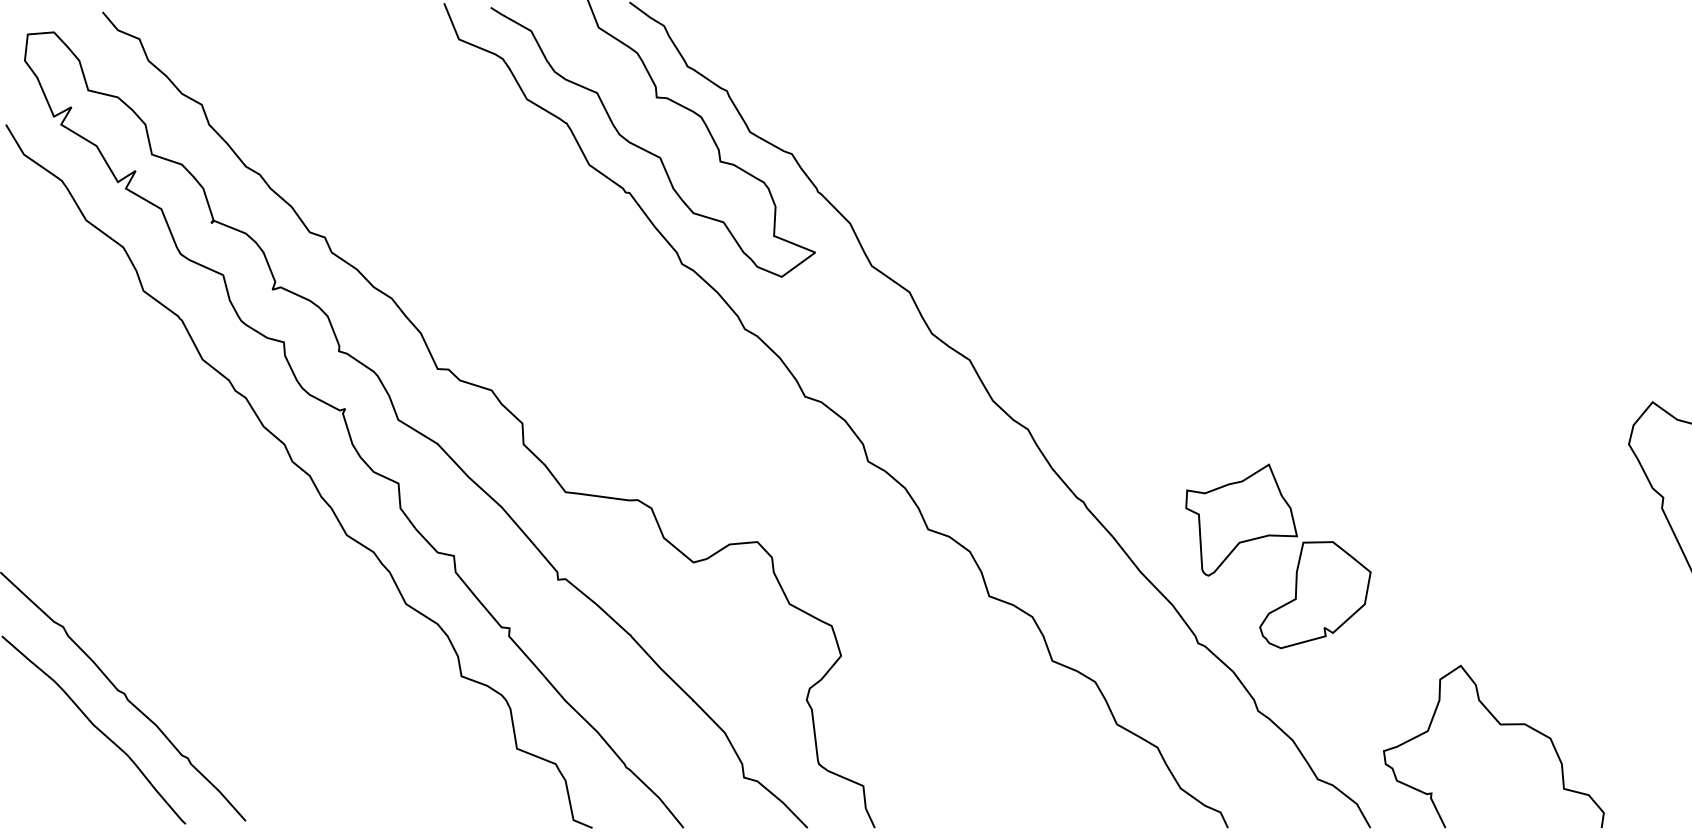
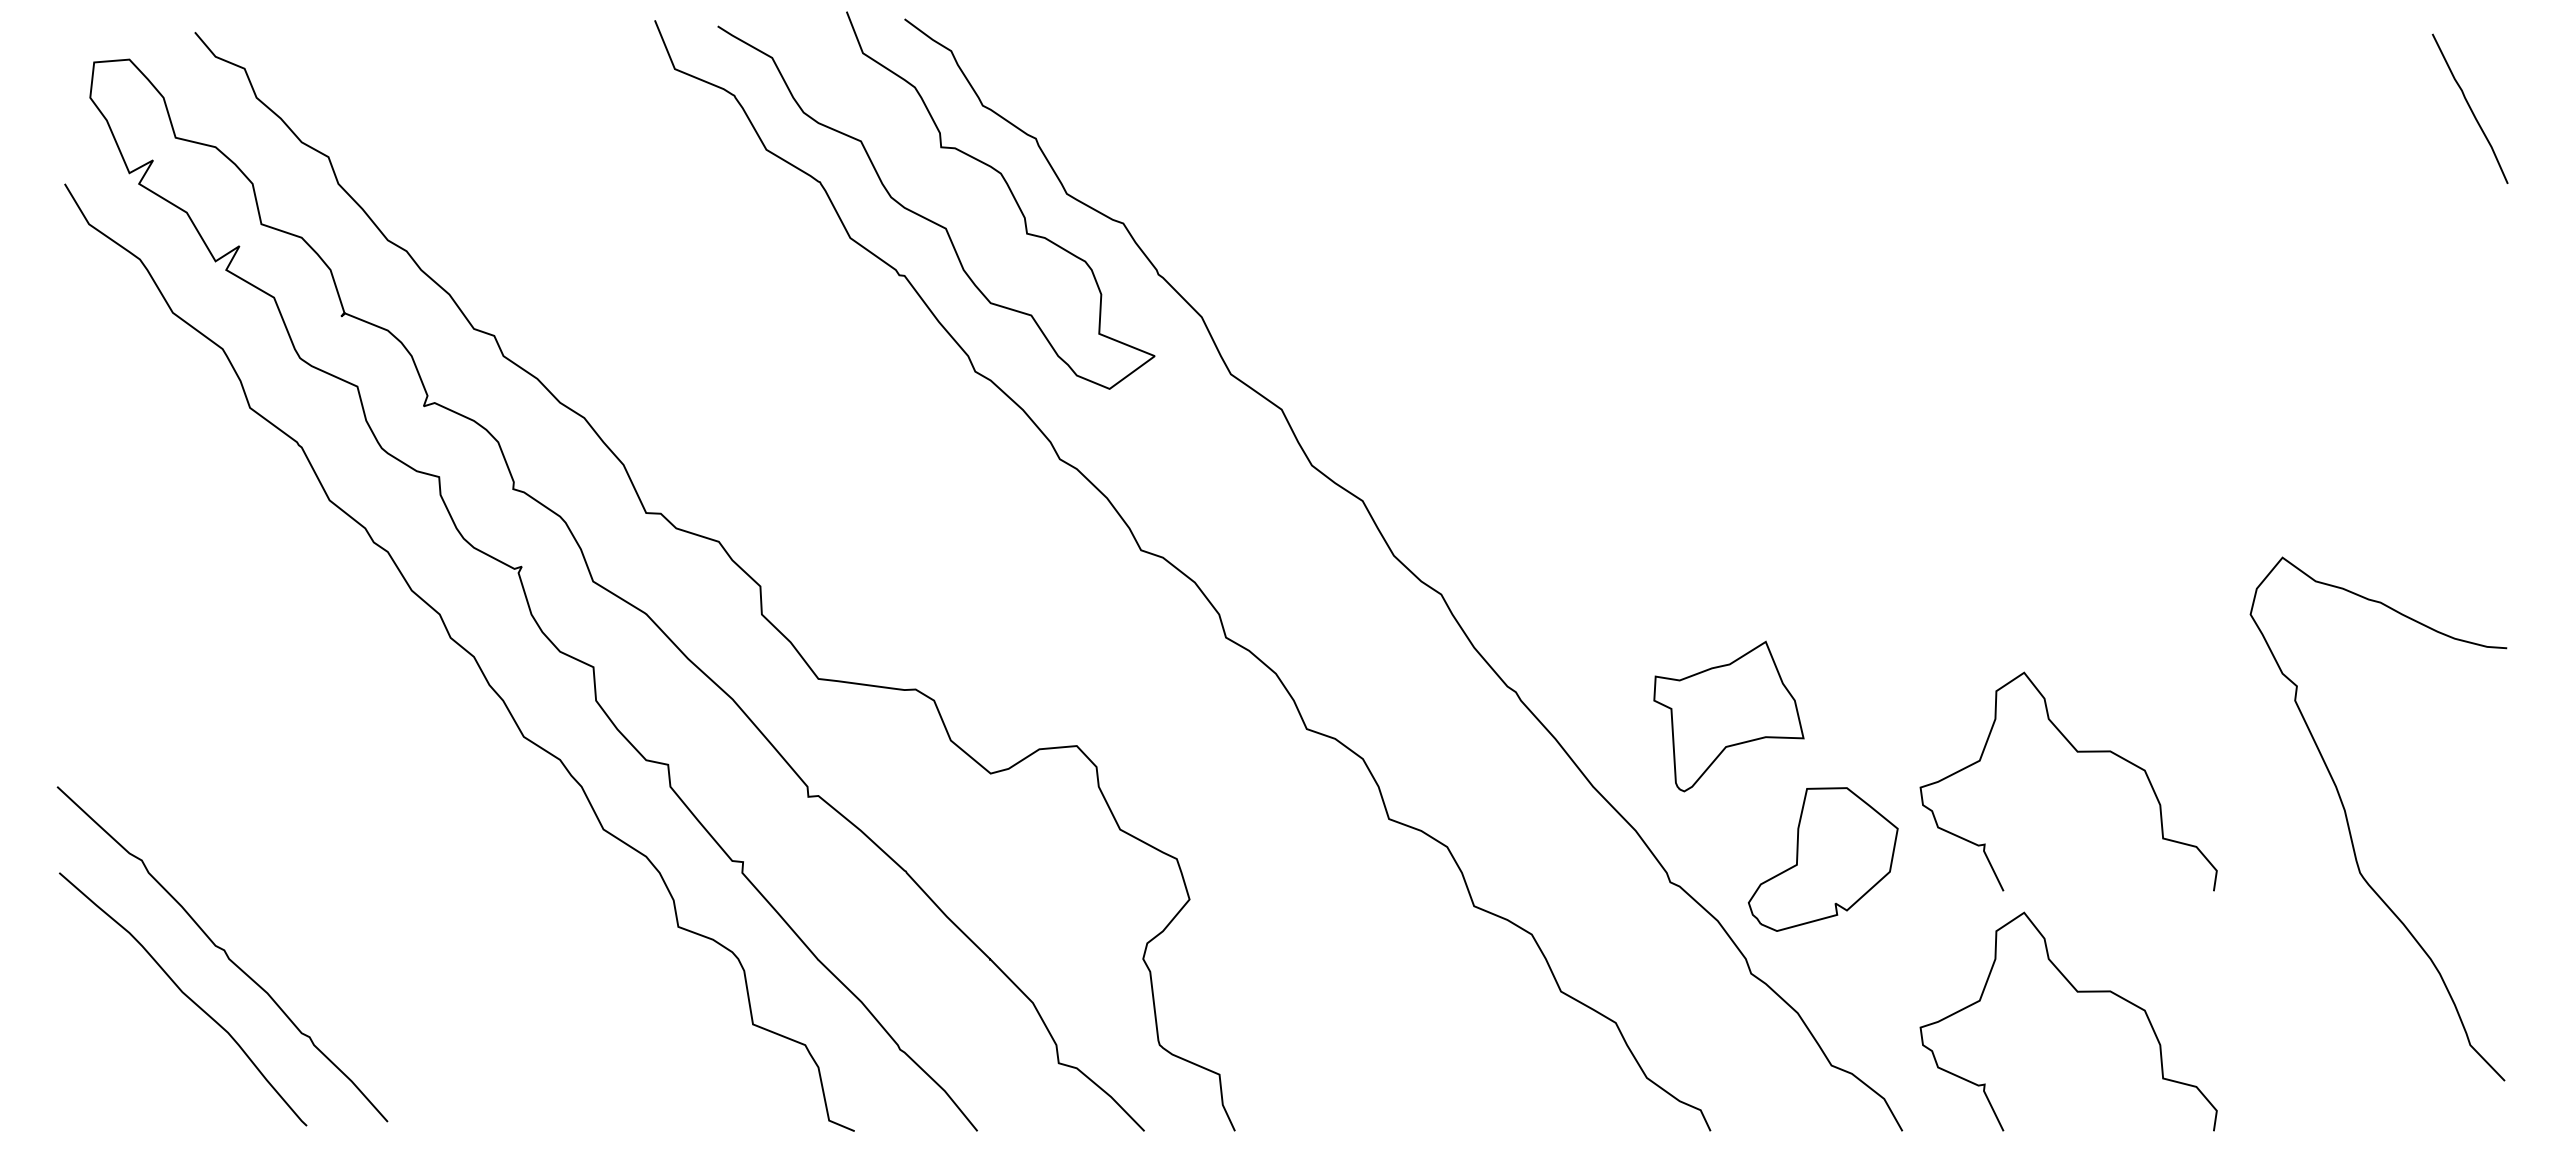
curve: (1500, 546) -> (2077, 752), added
part: (1314, 595) -> (1822, 859), moved

